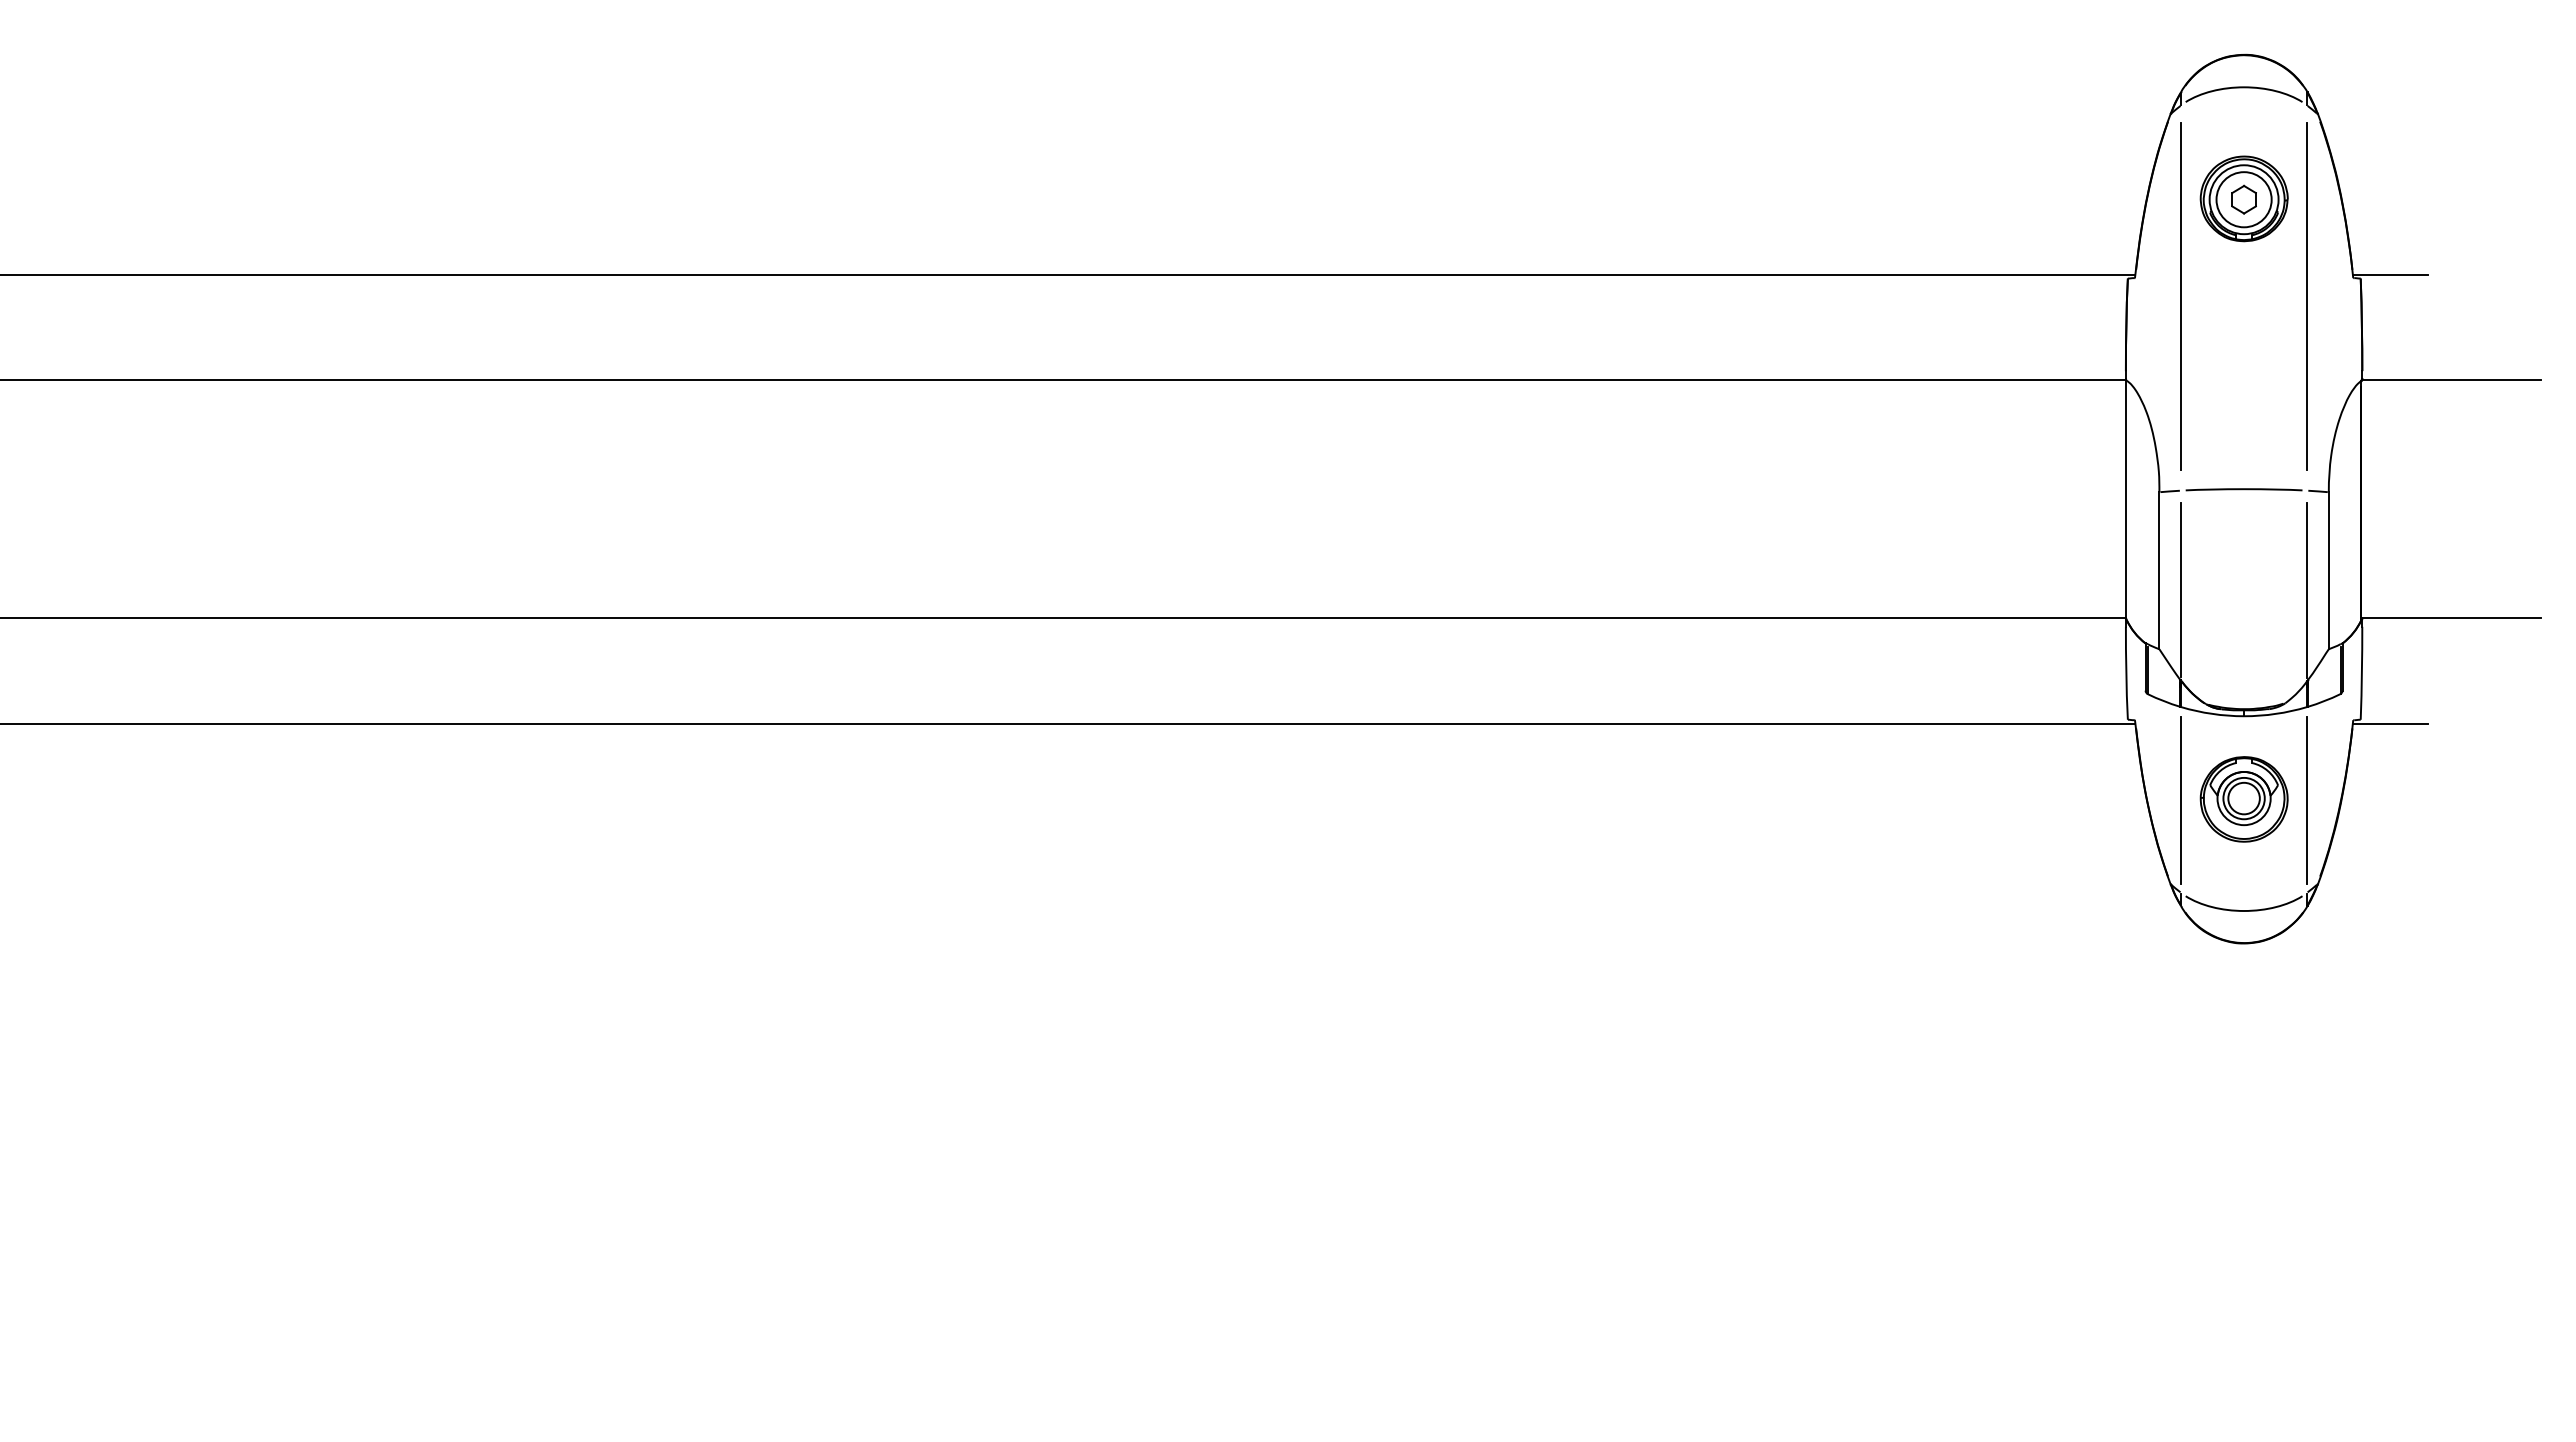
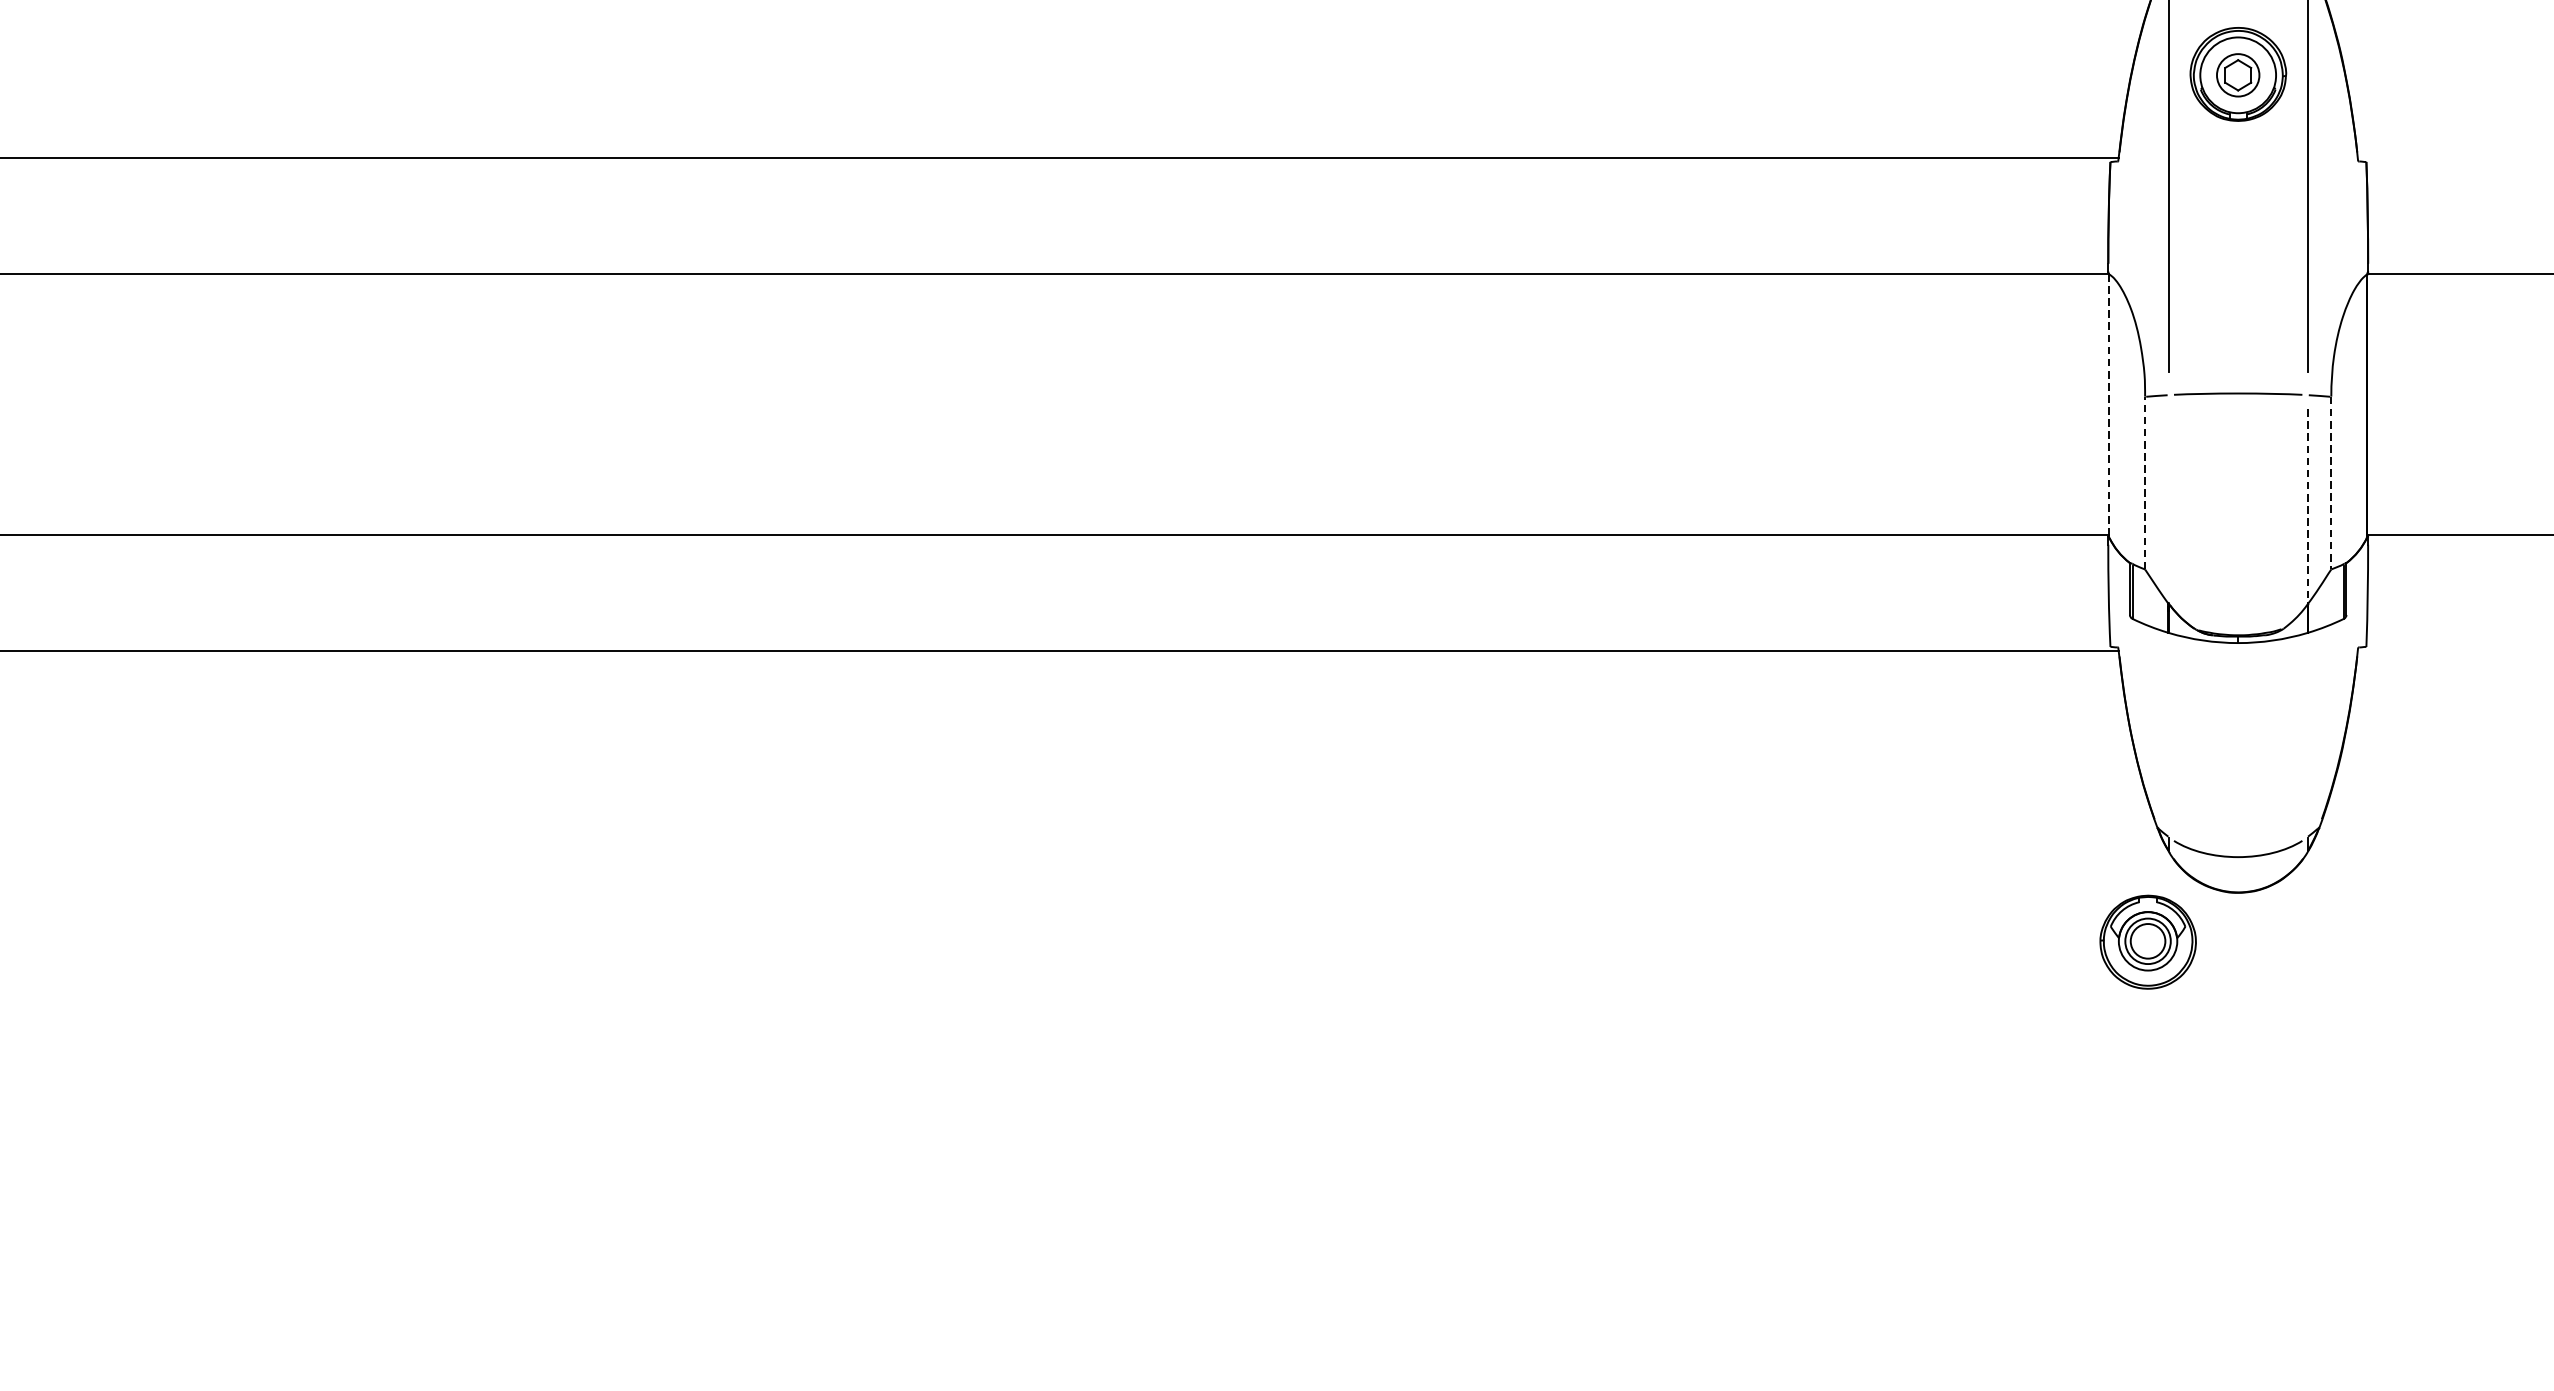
circle: (2243, 199) -> (2237, 75), size x0.7
line: (2390, 274) -> (2399, 157), removed
line: (2126, 500) -> (2108, 405), solid -> dashed
line: (2159, 570) -> (2145, 482), solid -> dashed
line: (2328, 570) -> (2330, 482), solid -> dashed
line: (2181, 590) -> (2169, 504), removed
line: (2307, 591) -> (2307, 505), solid -> dashed
line: (2390, 723) -> (2399, 651), removed
part: (2243, 799) -> (2147, 942), moved
line: (2181, 800) -> (2169, 735), removed
line: (2307, 800) -> (2307, 735), removed

